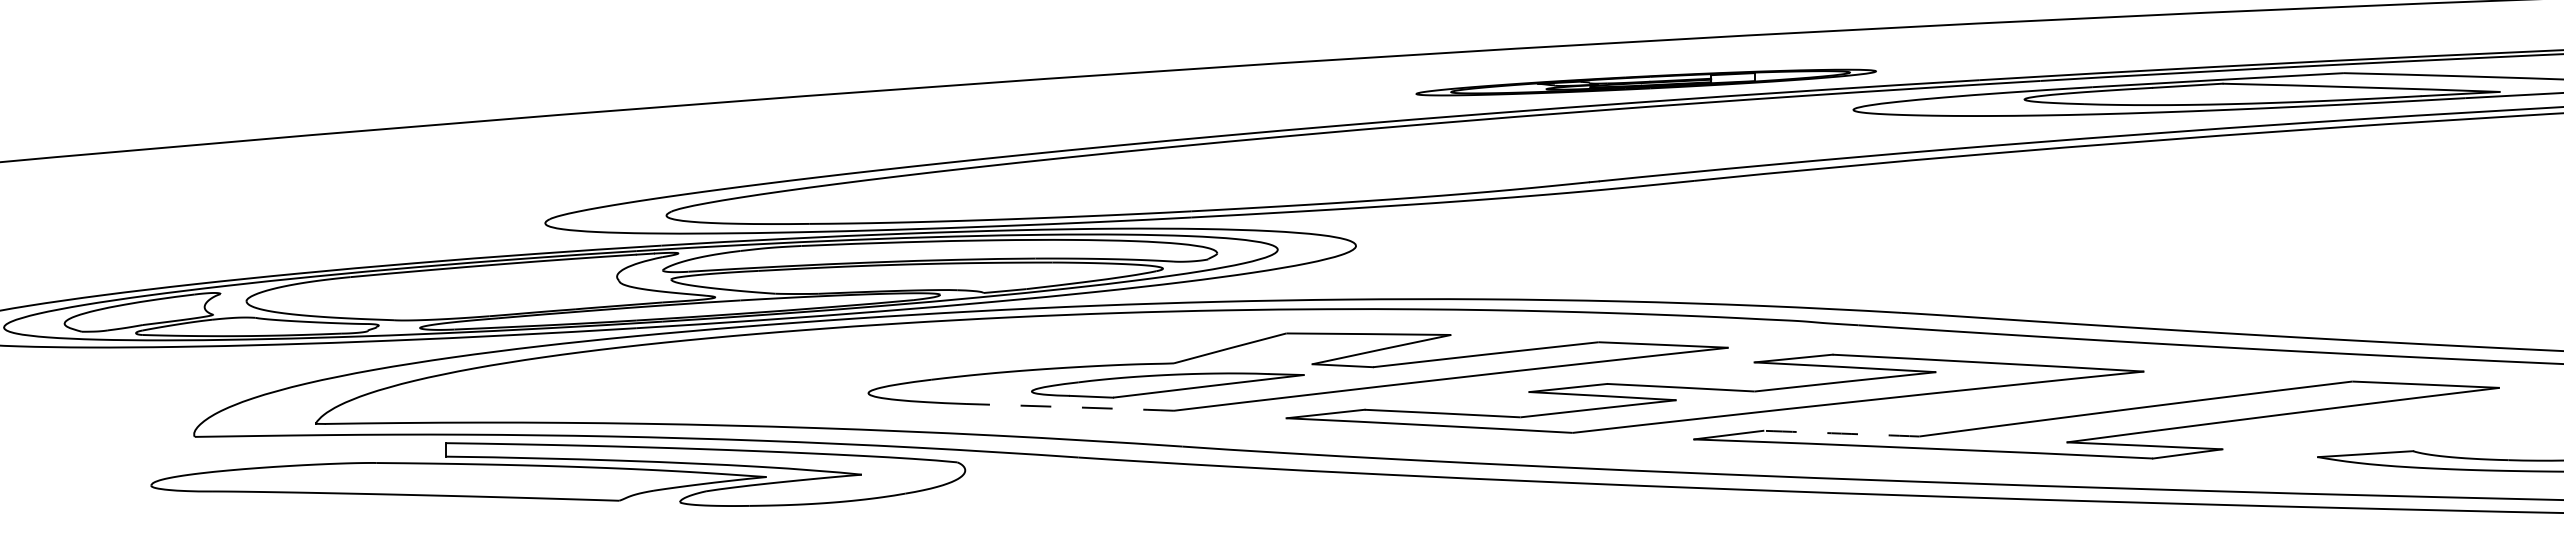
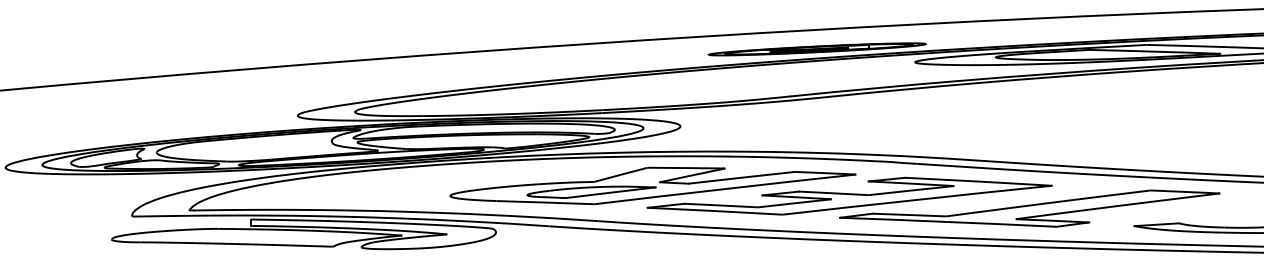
arc: (1070, 407) -> (545, 202), dashed -> solid
arc: (1841, 434) -> (909, 215), dashed -> solid

